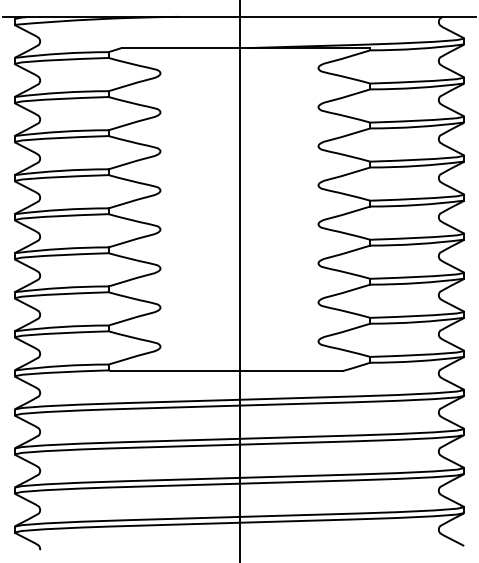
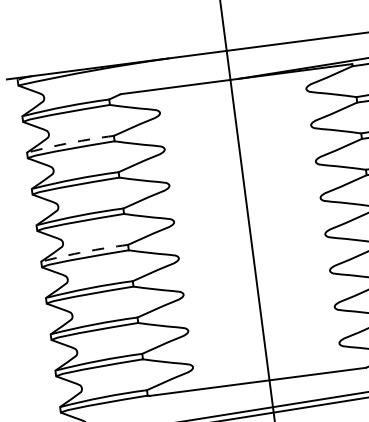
arc: (62, 92) -> (71, 142), solid -> dashed
arc: (62, 209) -> (85, 251), solid -> dashed

